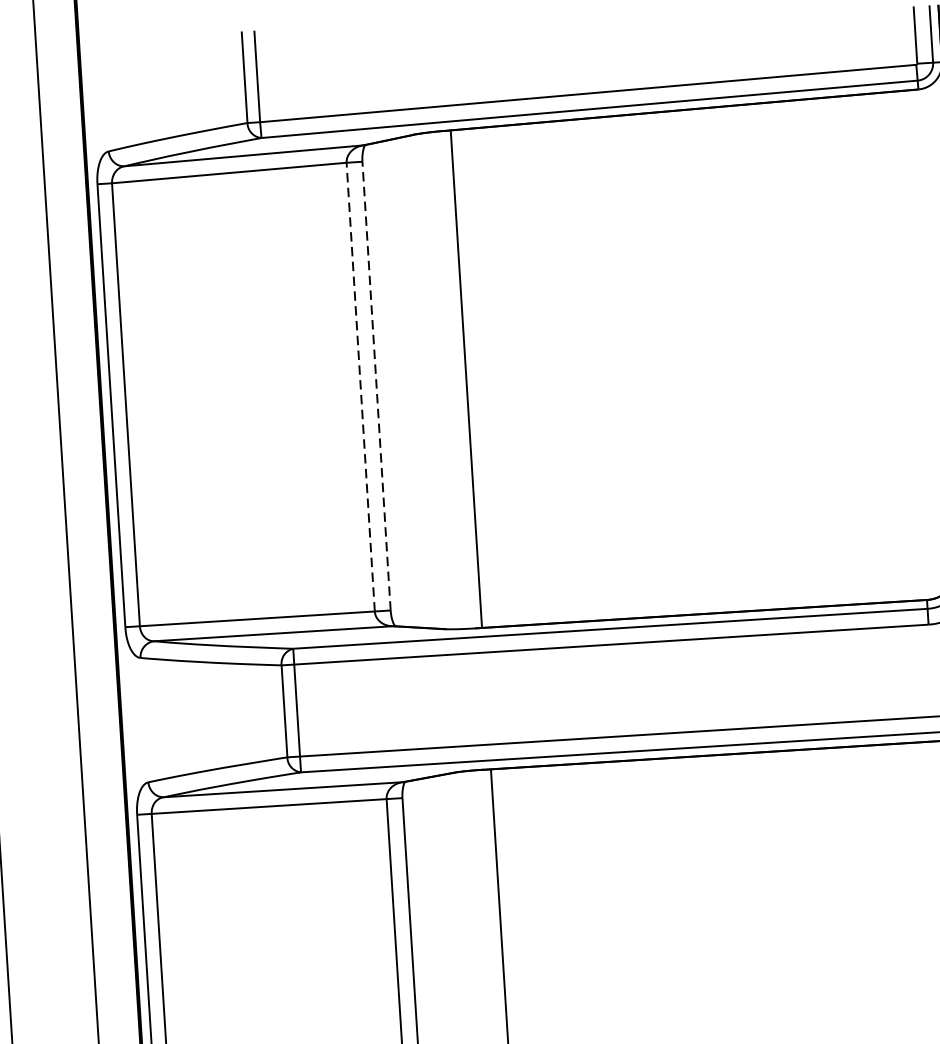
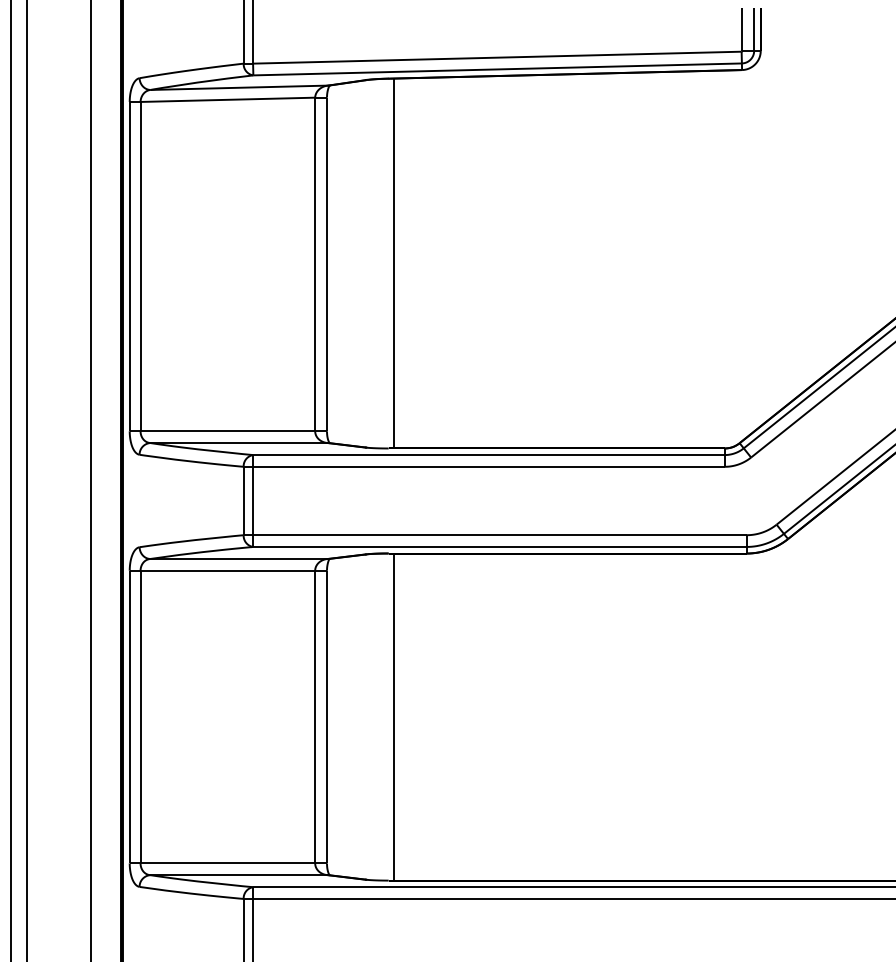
line: (375, 386) -> (326, 264), dashed -> solid
line: (361, 387) -> (315, 264), dashed -> solid

